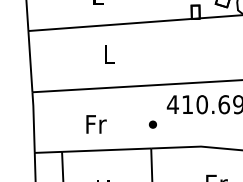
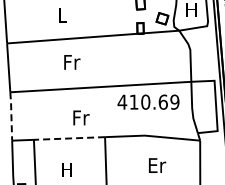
text: (110, 54) -> (72, 62), L -> Fr
line: (33, 122) -> (11, 116), solid -> dashed
text: (96, 123) -> (81, 117), moved
part: (153, 123) -> (106, 117), removed
line: (106, 150) -> (69, 138), solid -> dashed

